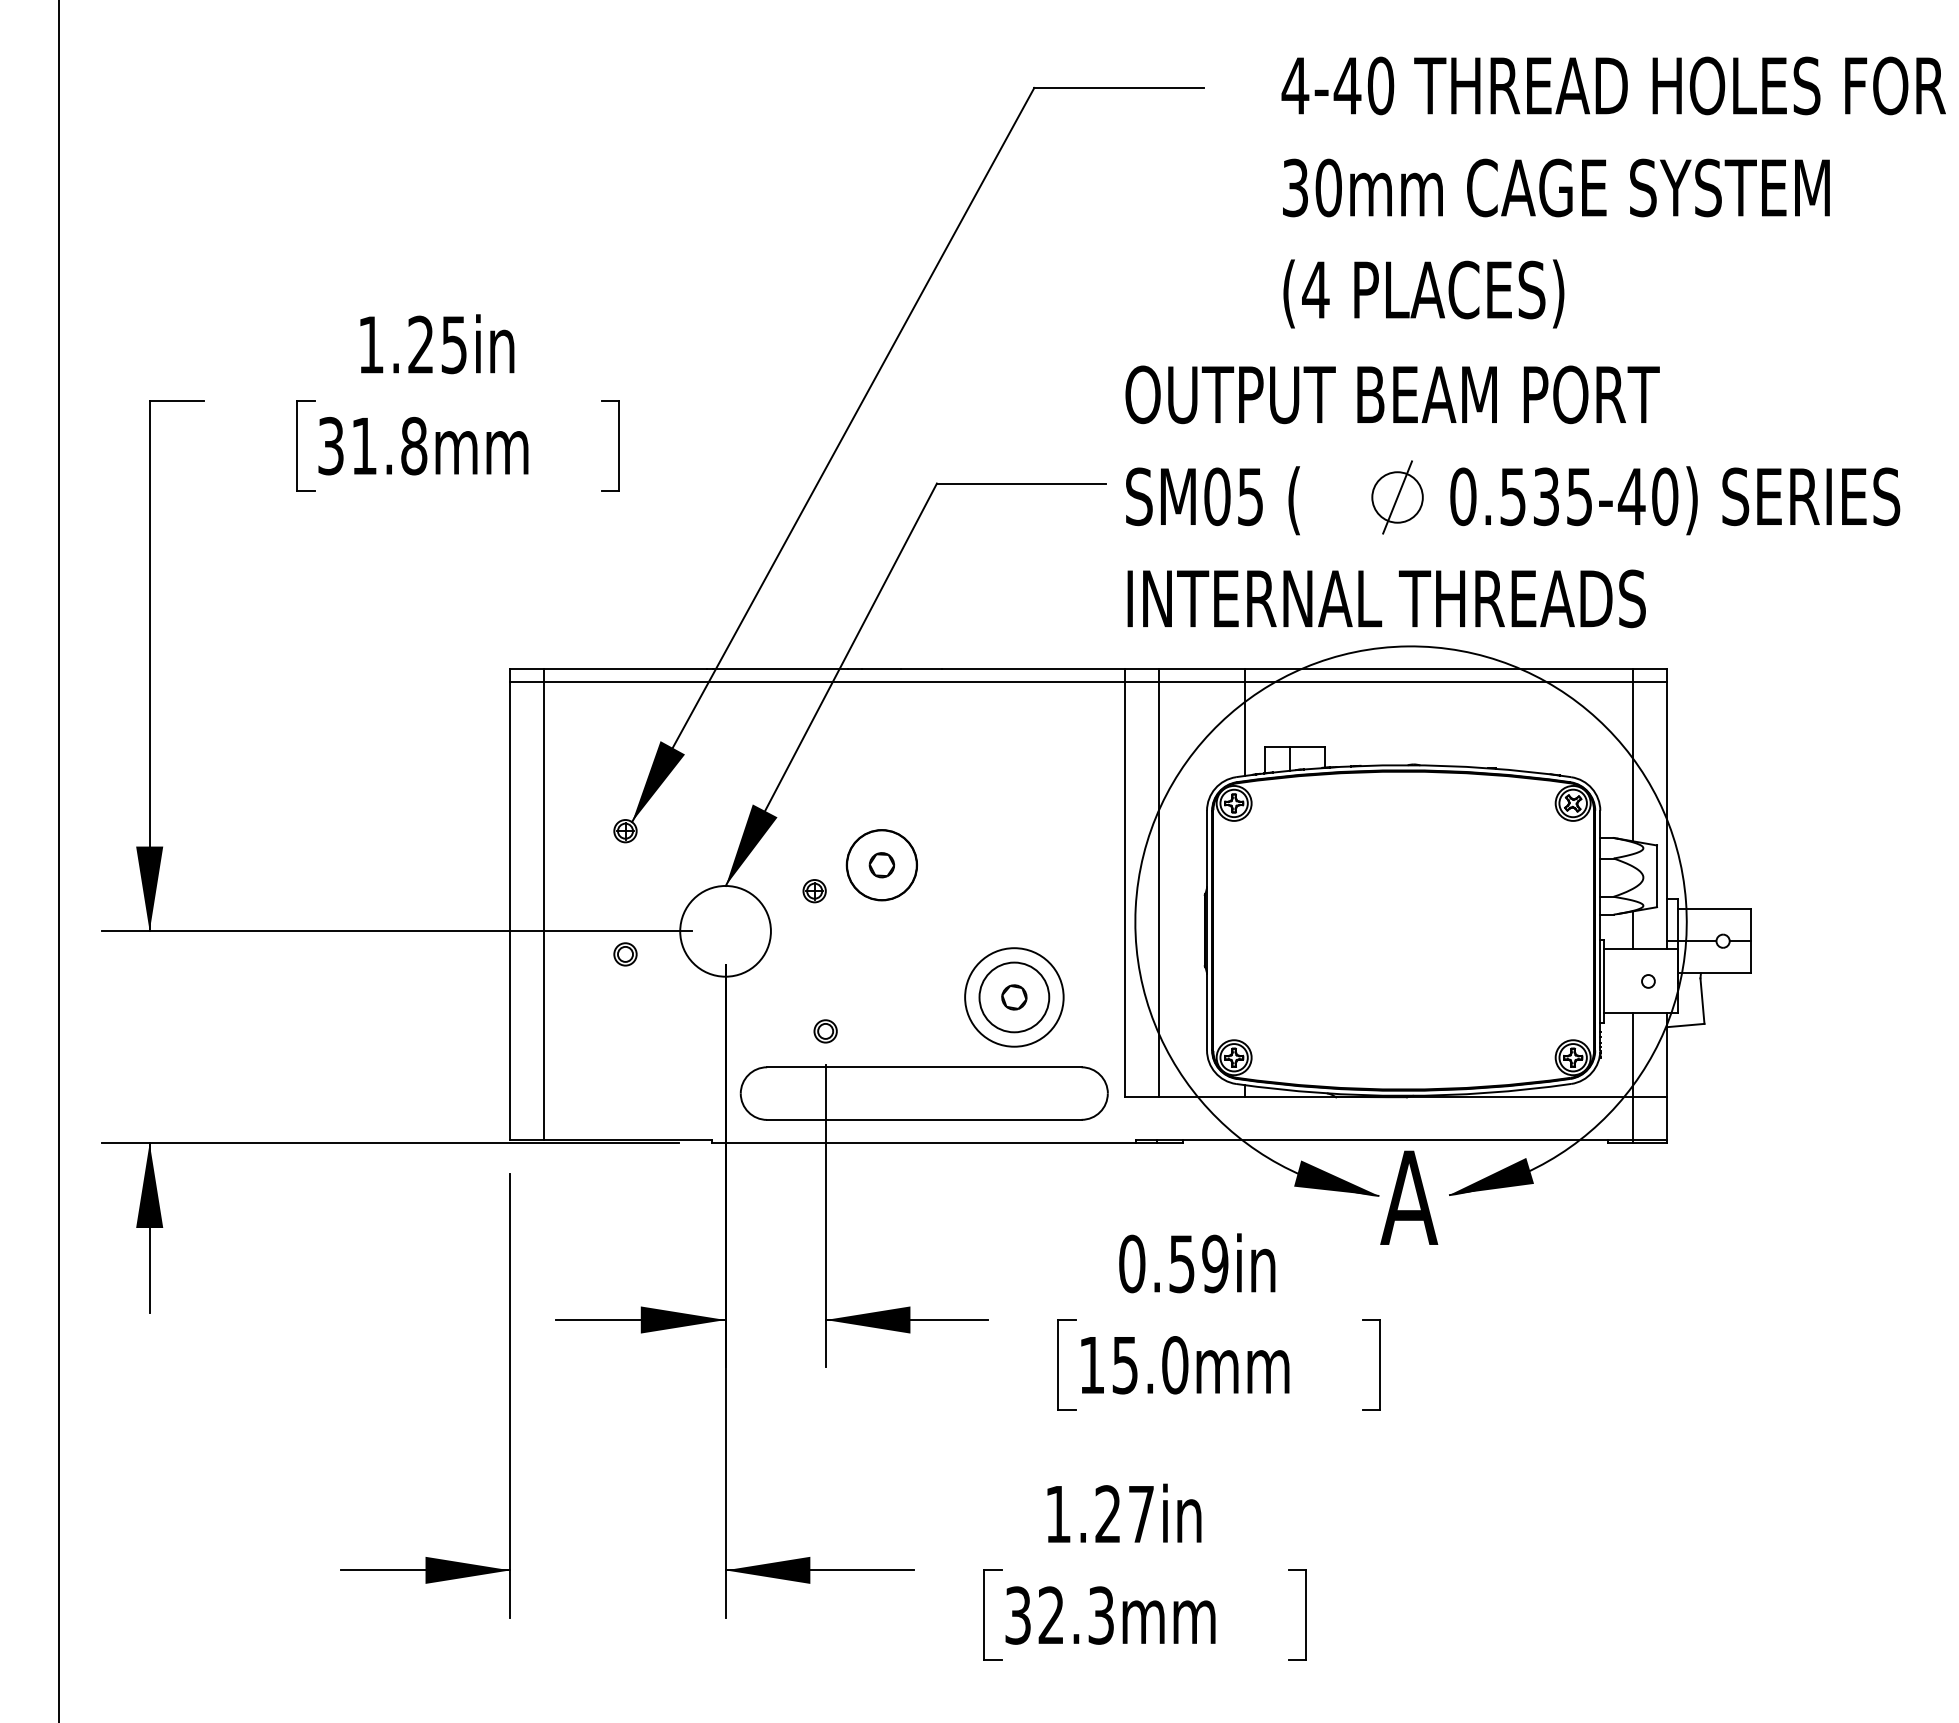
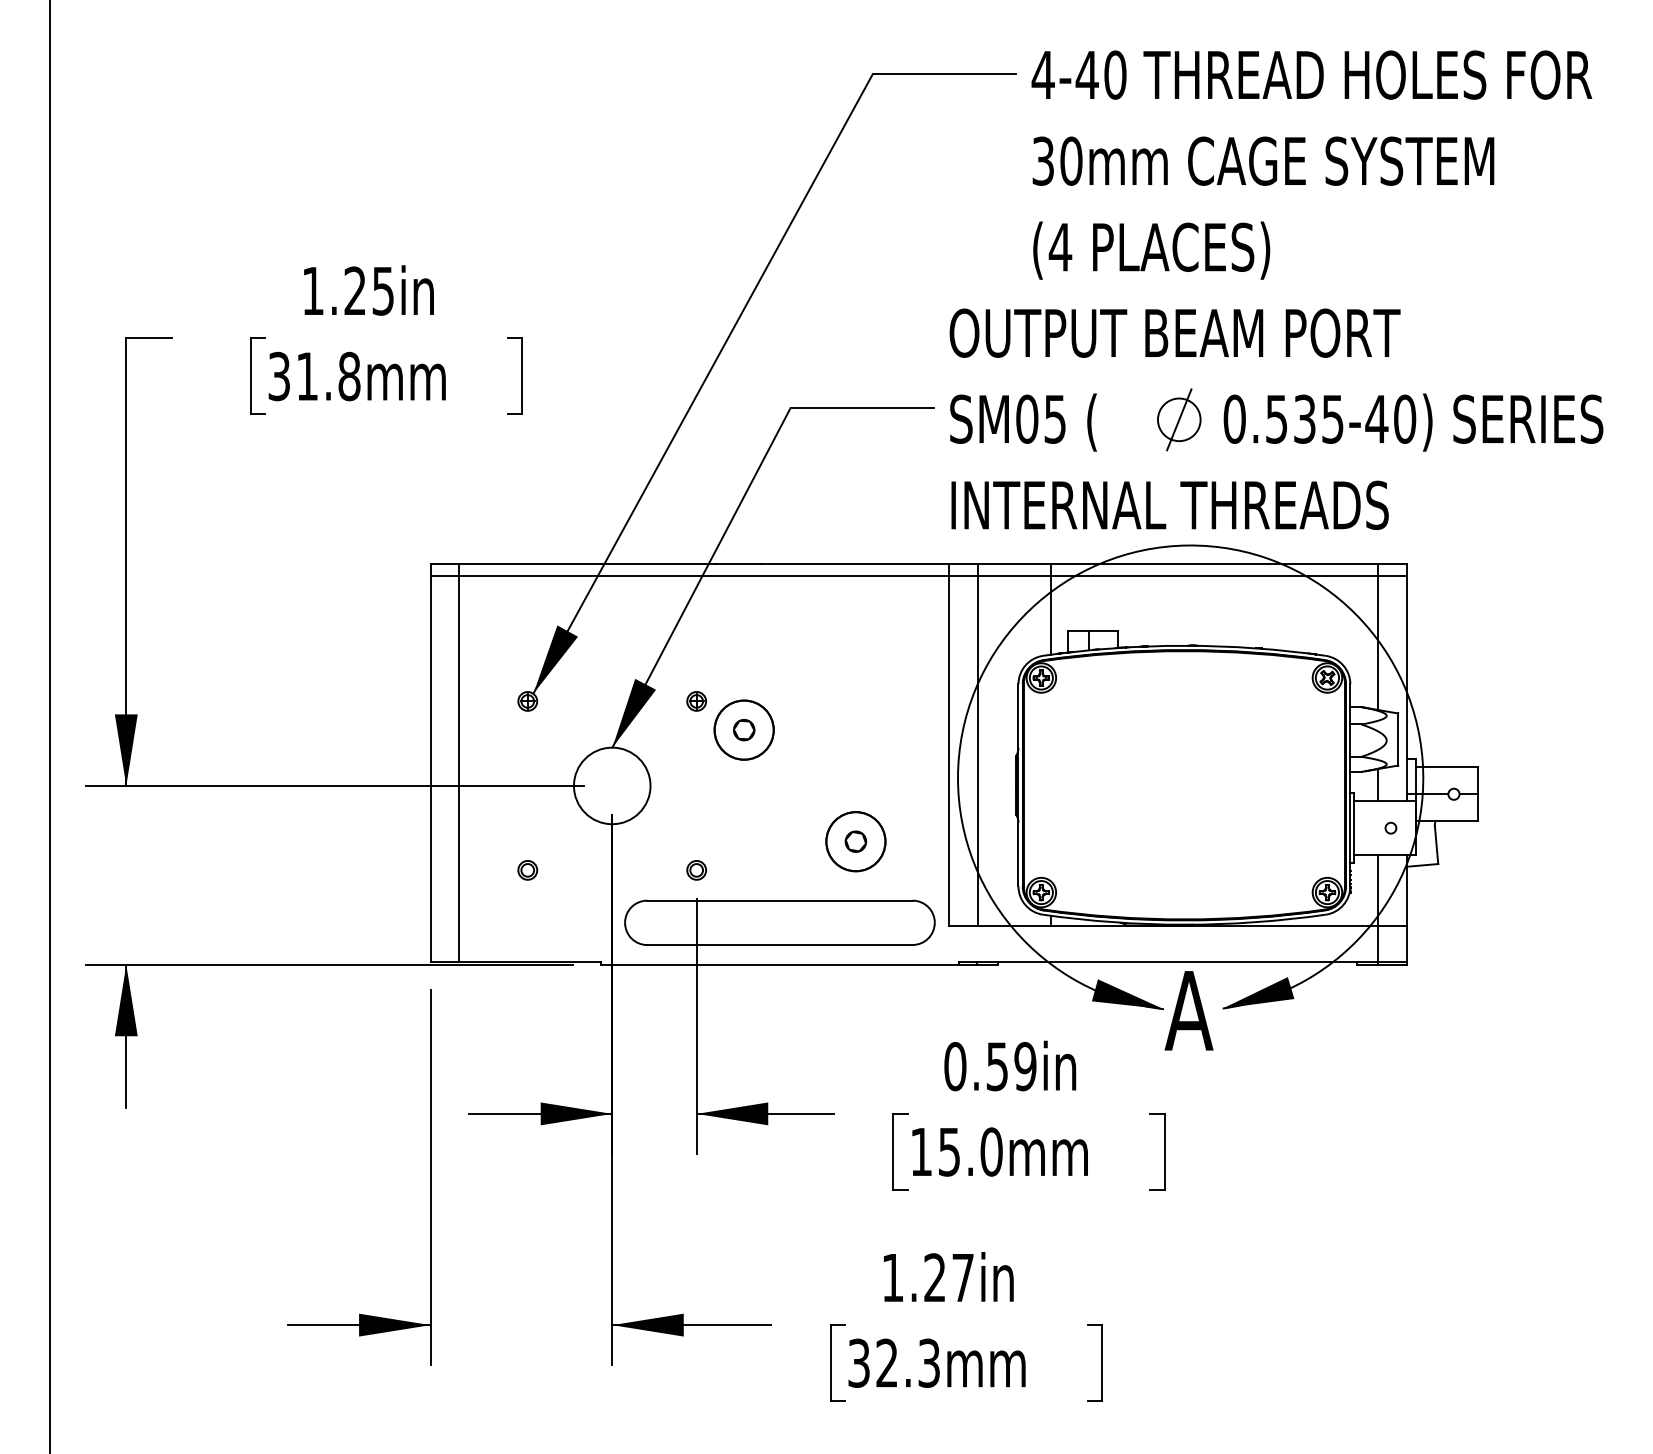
text: (1613, 192) -> (1311, 165), moved
part: (814, 891) -> (696, 701), moved
part: (625, 954) -> (527, 870), moved
circle: (1014, 997) -> (856, 841), size x0.71

